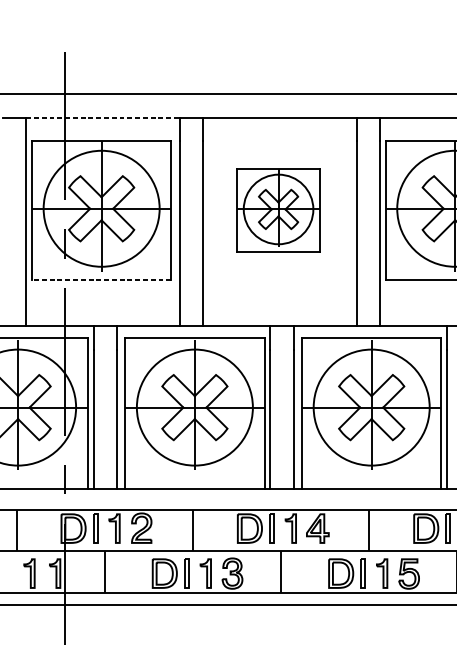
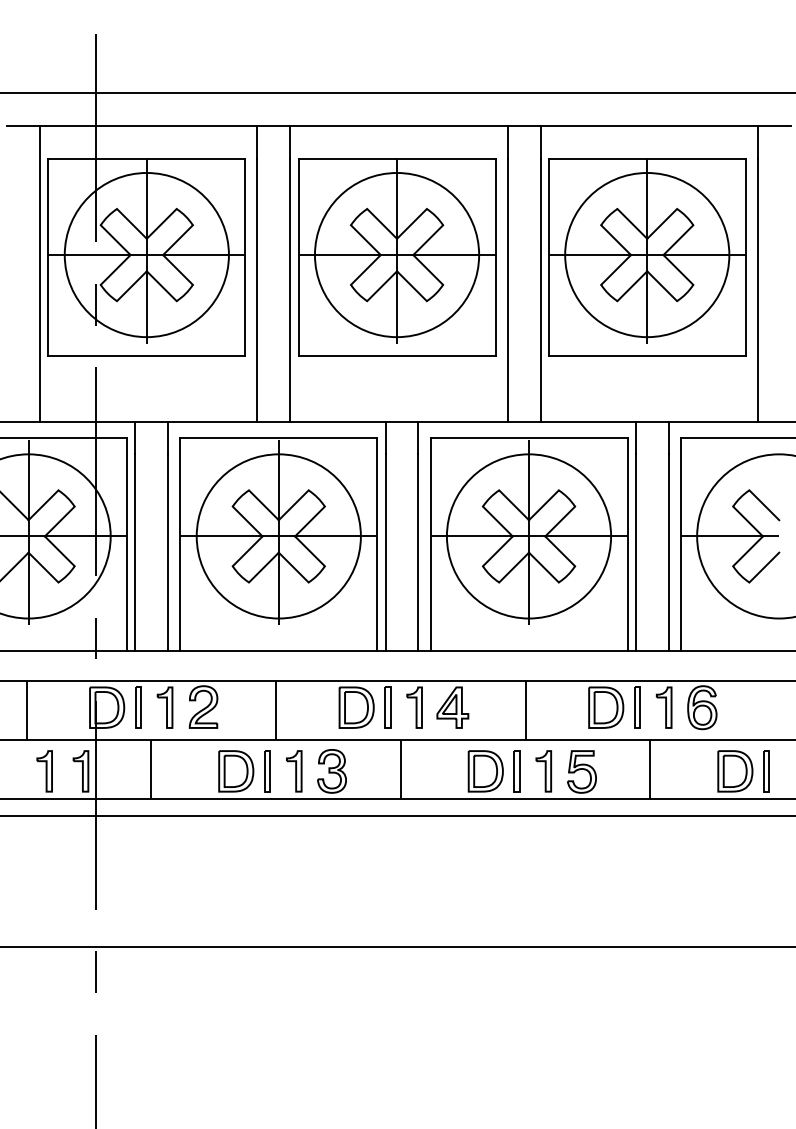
line: (102, 117) -> (148, 126), dashed -> solid
part: (278, 210) -> (397, 257), size x1.67
line: (101, 279) -> (146, 355), dashed -> solid

